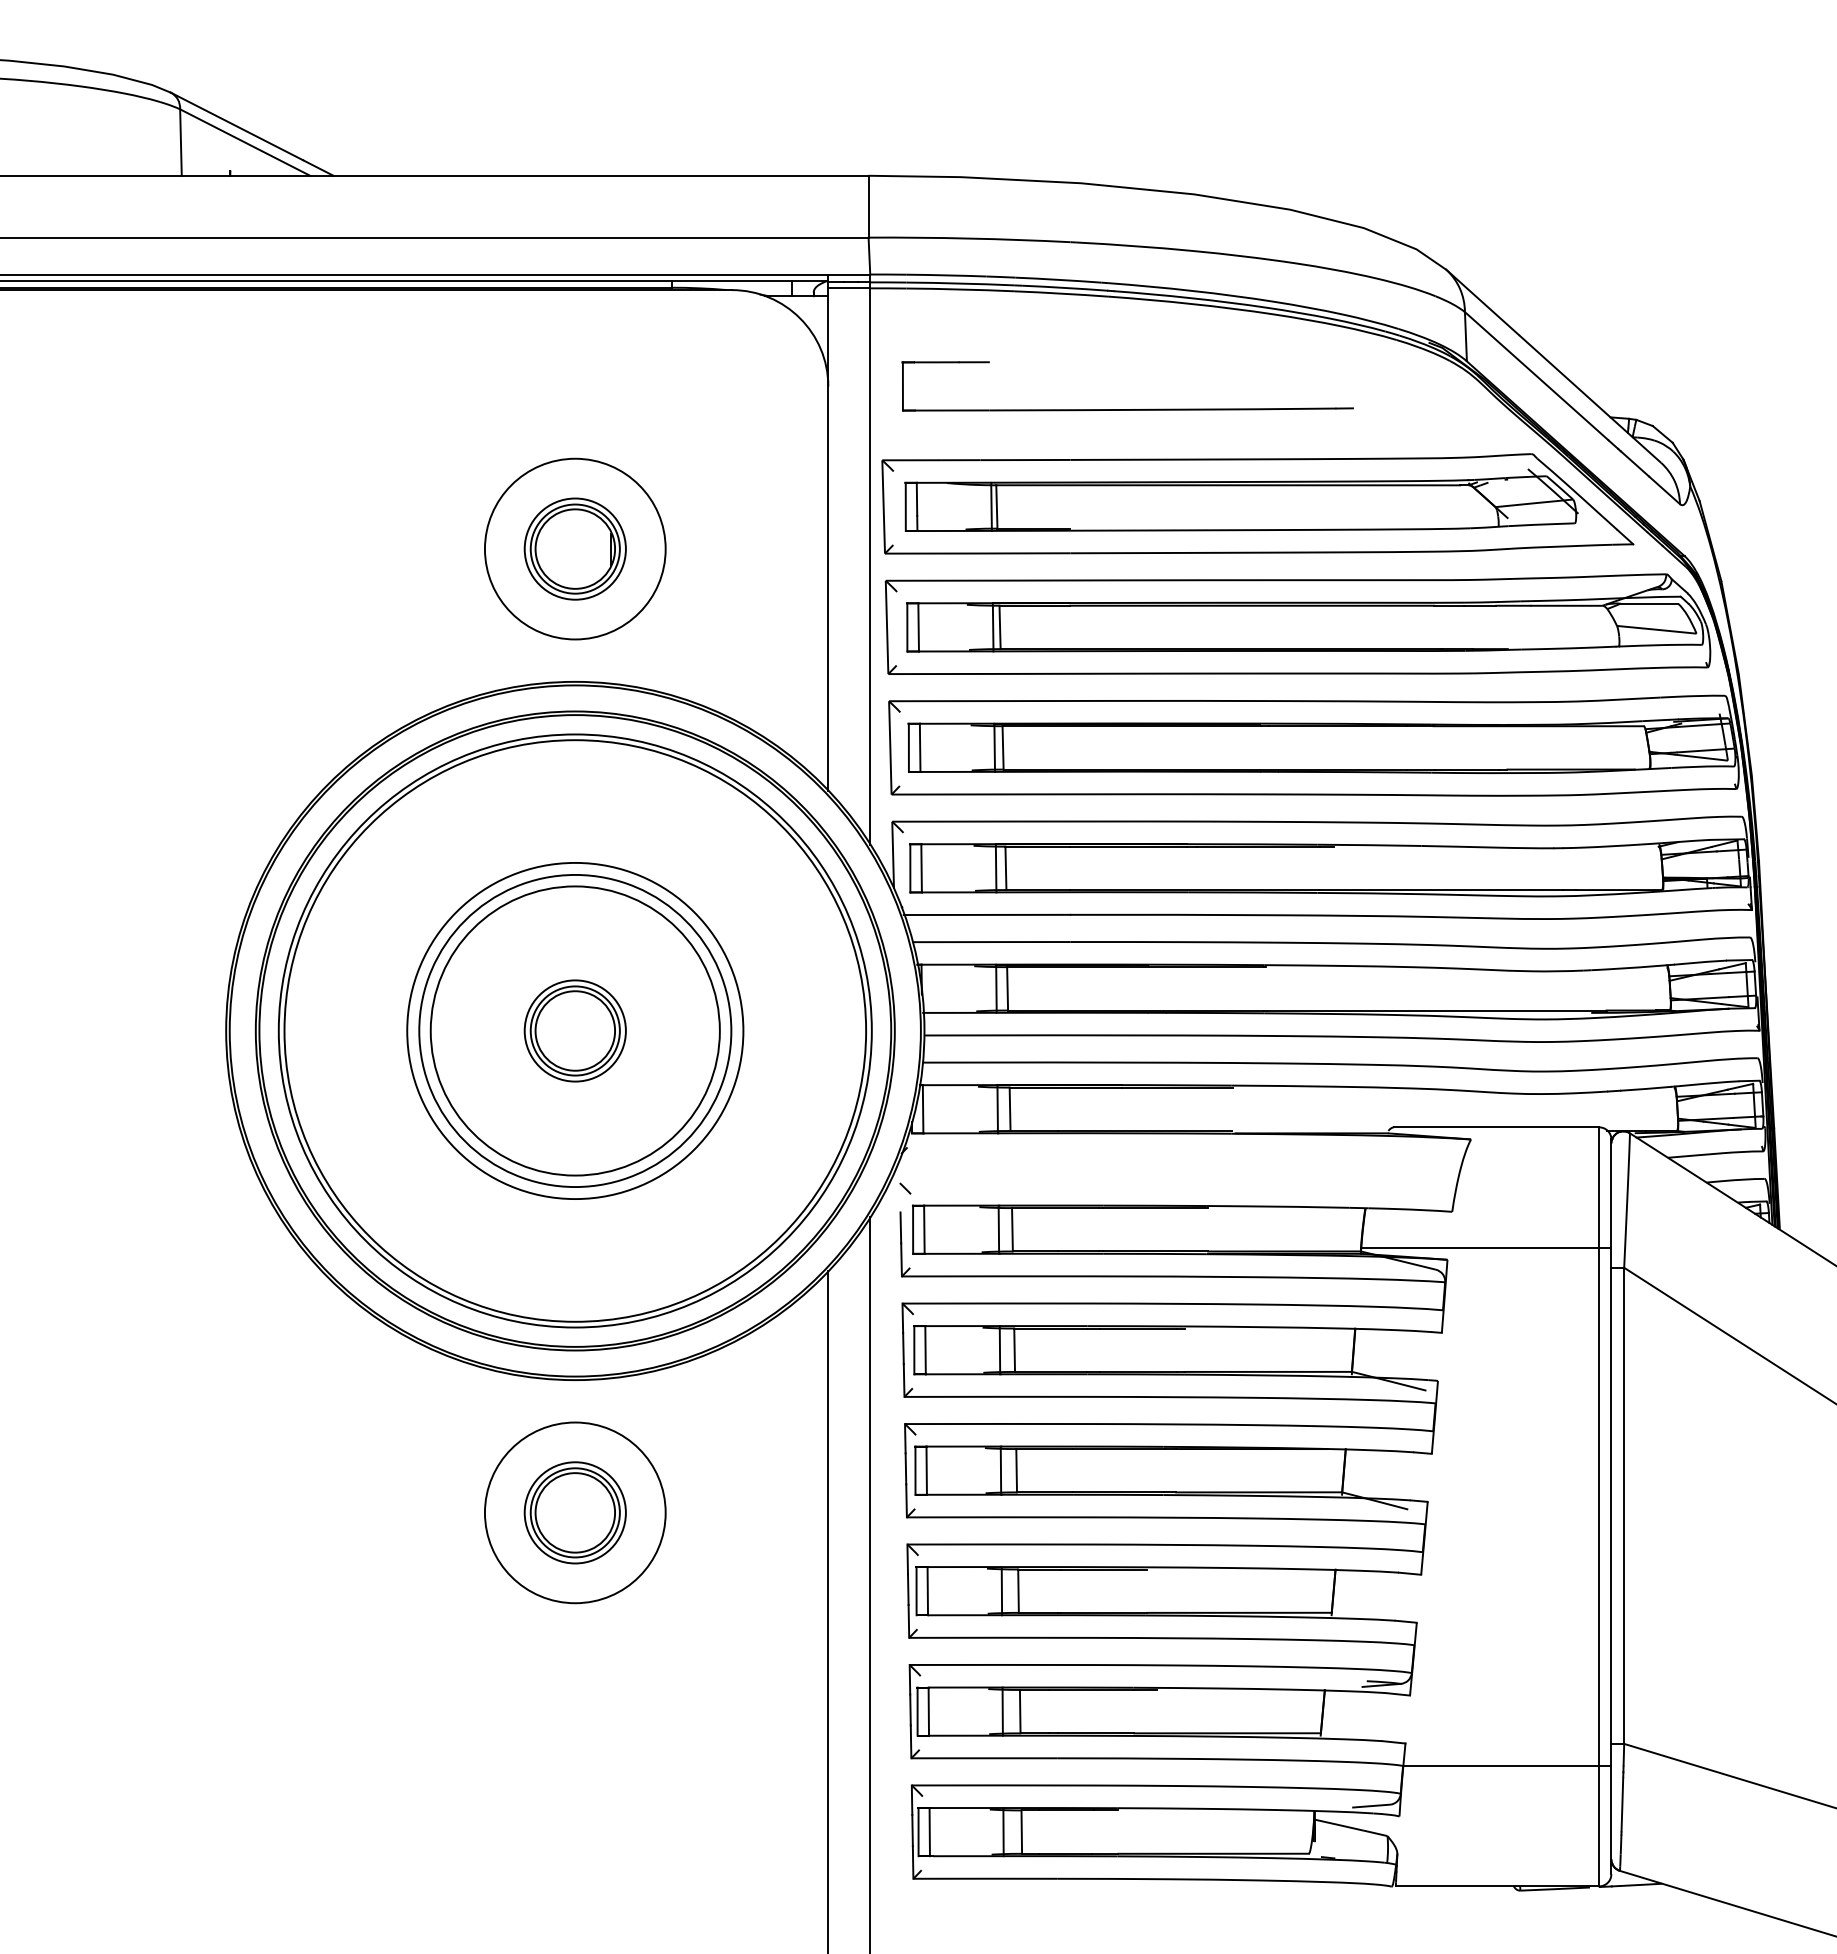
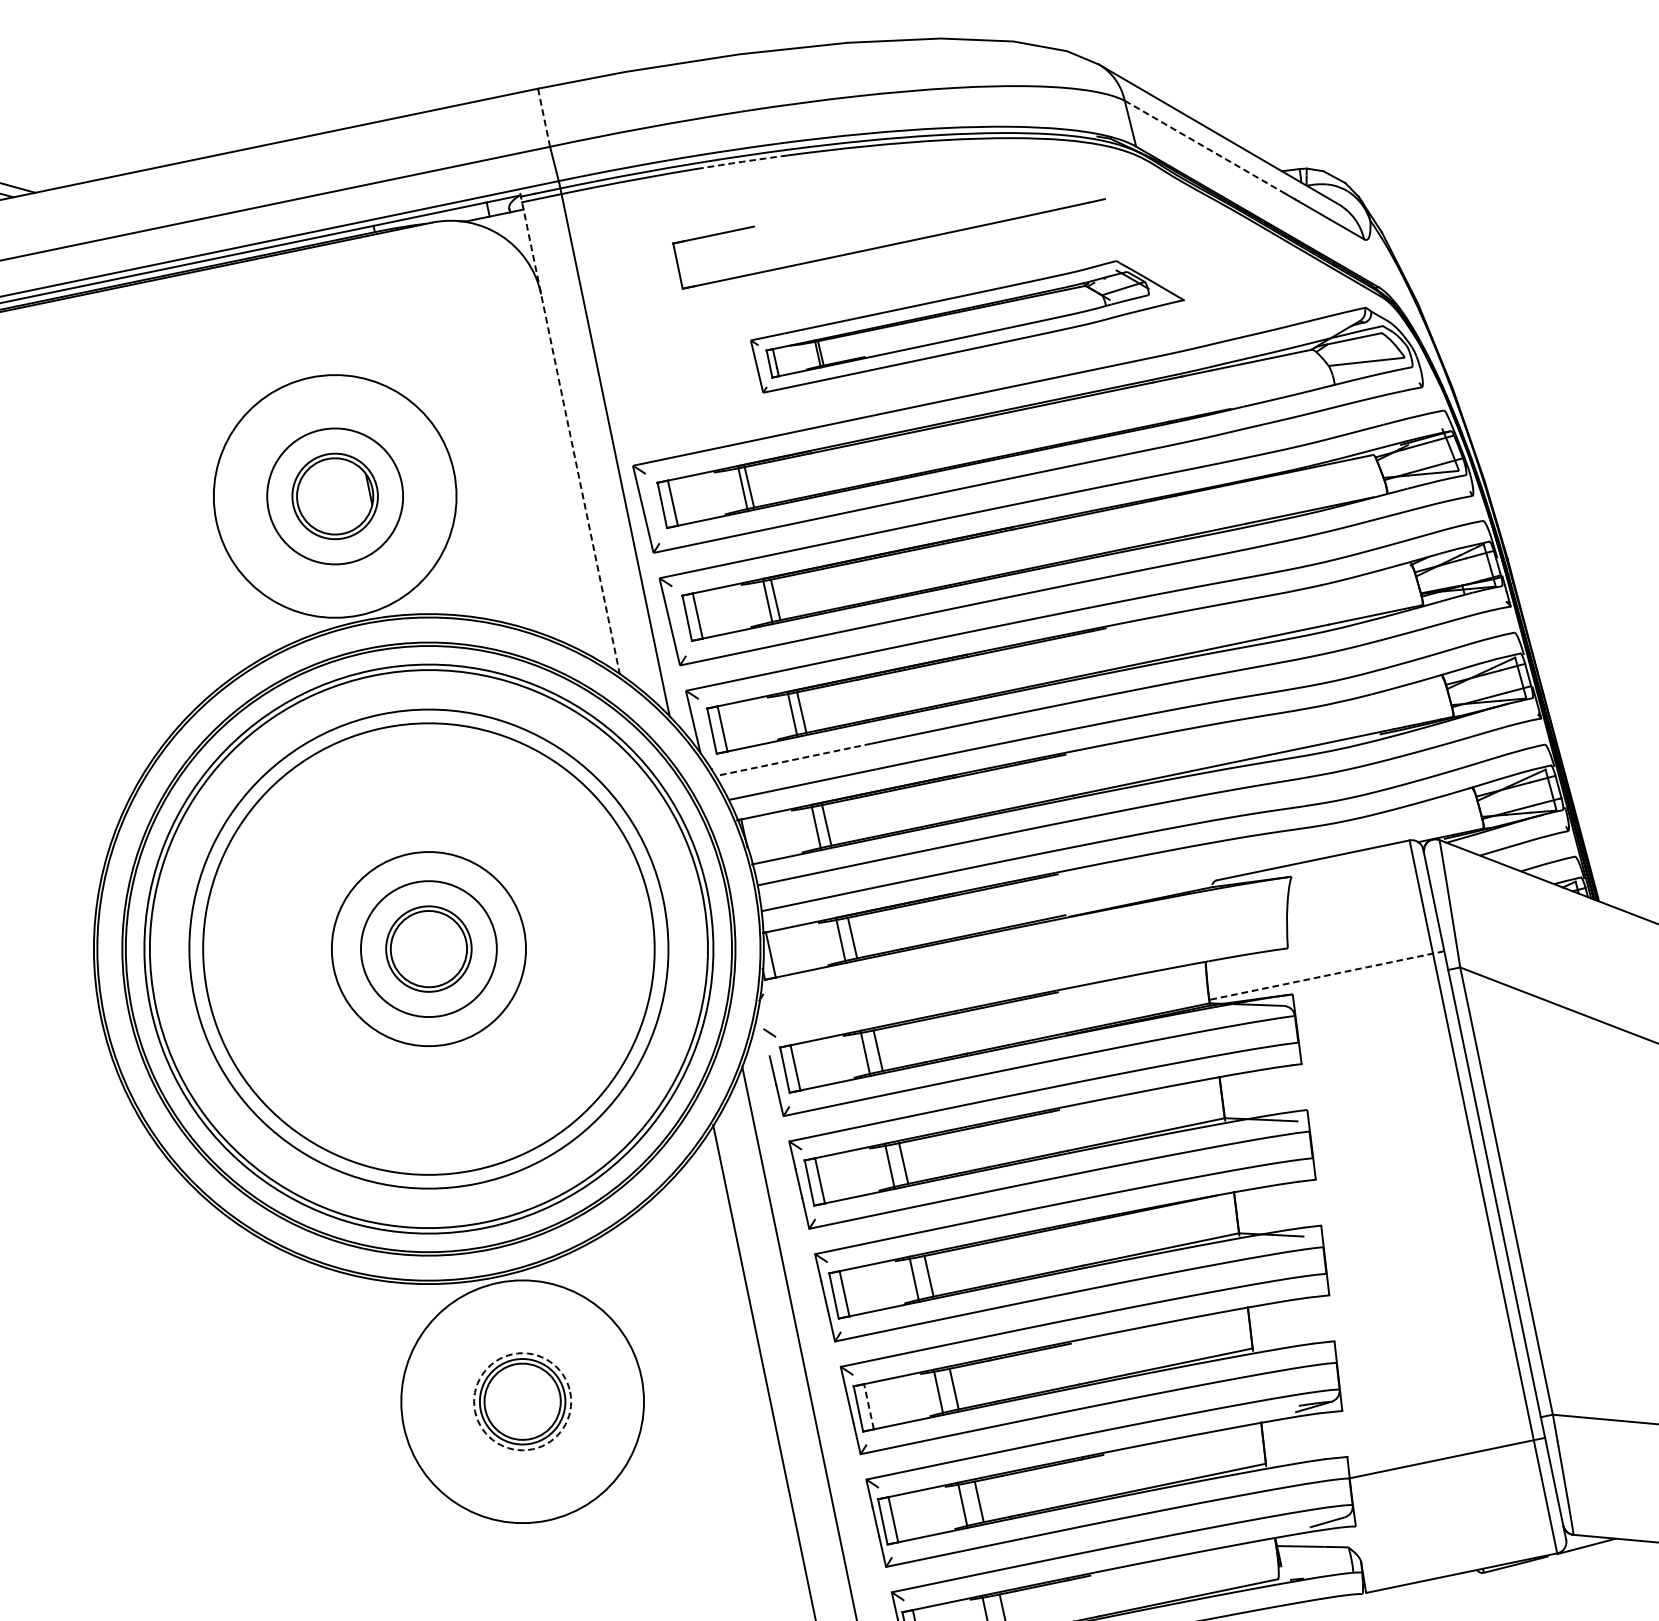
line: (868, 206) -> (543, 117), solid -> dashed
arc: (1061, 293) -> (742, 161), solid -> dashed
line: (1537, 376) -> (1205, 147), solid -> dashed
part: (1127, 409) -> (893, 244), moved
part: (1257, 503) -> (967, 320), size x0.6
line: (828, 532) -> (569, 431), solid -> dashed
circle: (574, 548) -> (334, 496), size x1.4
circle: (574, 548) -> (334, 496), size x1.4
line: (986, 914) -> (792, 759), solid -> dashed
circle: (574, 1030) -> (428, 948), size x0.7
circle: (574, 1030) -> (428, 948), size x1.4
circle: (575, 1030) -> (428, 948), size x1.4
circle: (575, 1030) -> (428, 948), size x1.6
line: (1485, 1247) -> (1326, 975), solid -> dashed
circle: (574, 1512) -> (521, 1401), size x1.4
circle: (574, 1512) -> (521, 1401), solid -> dashed
line: (927, 1590) -> (868, 1406), solid -> dashed

